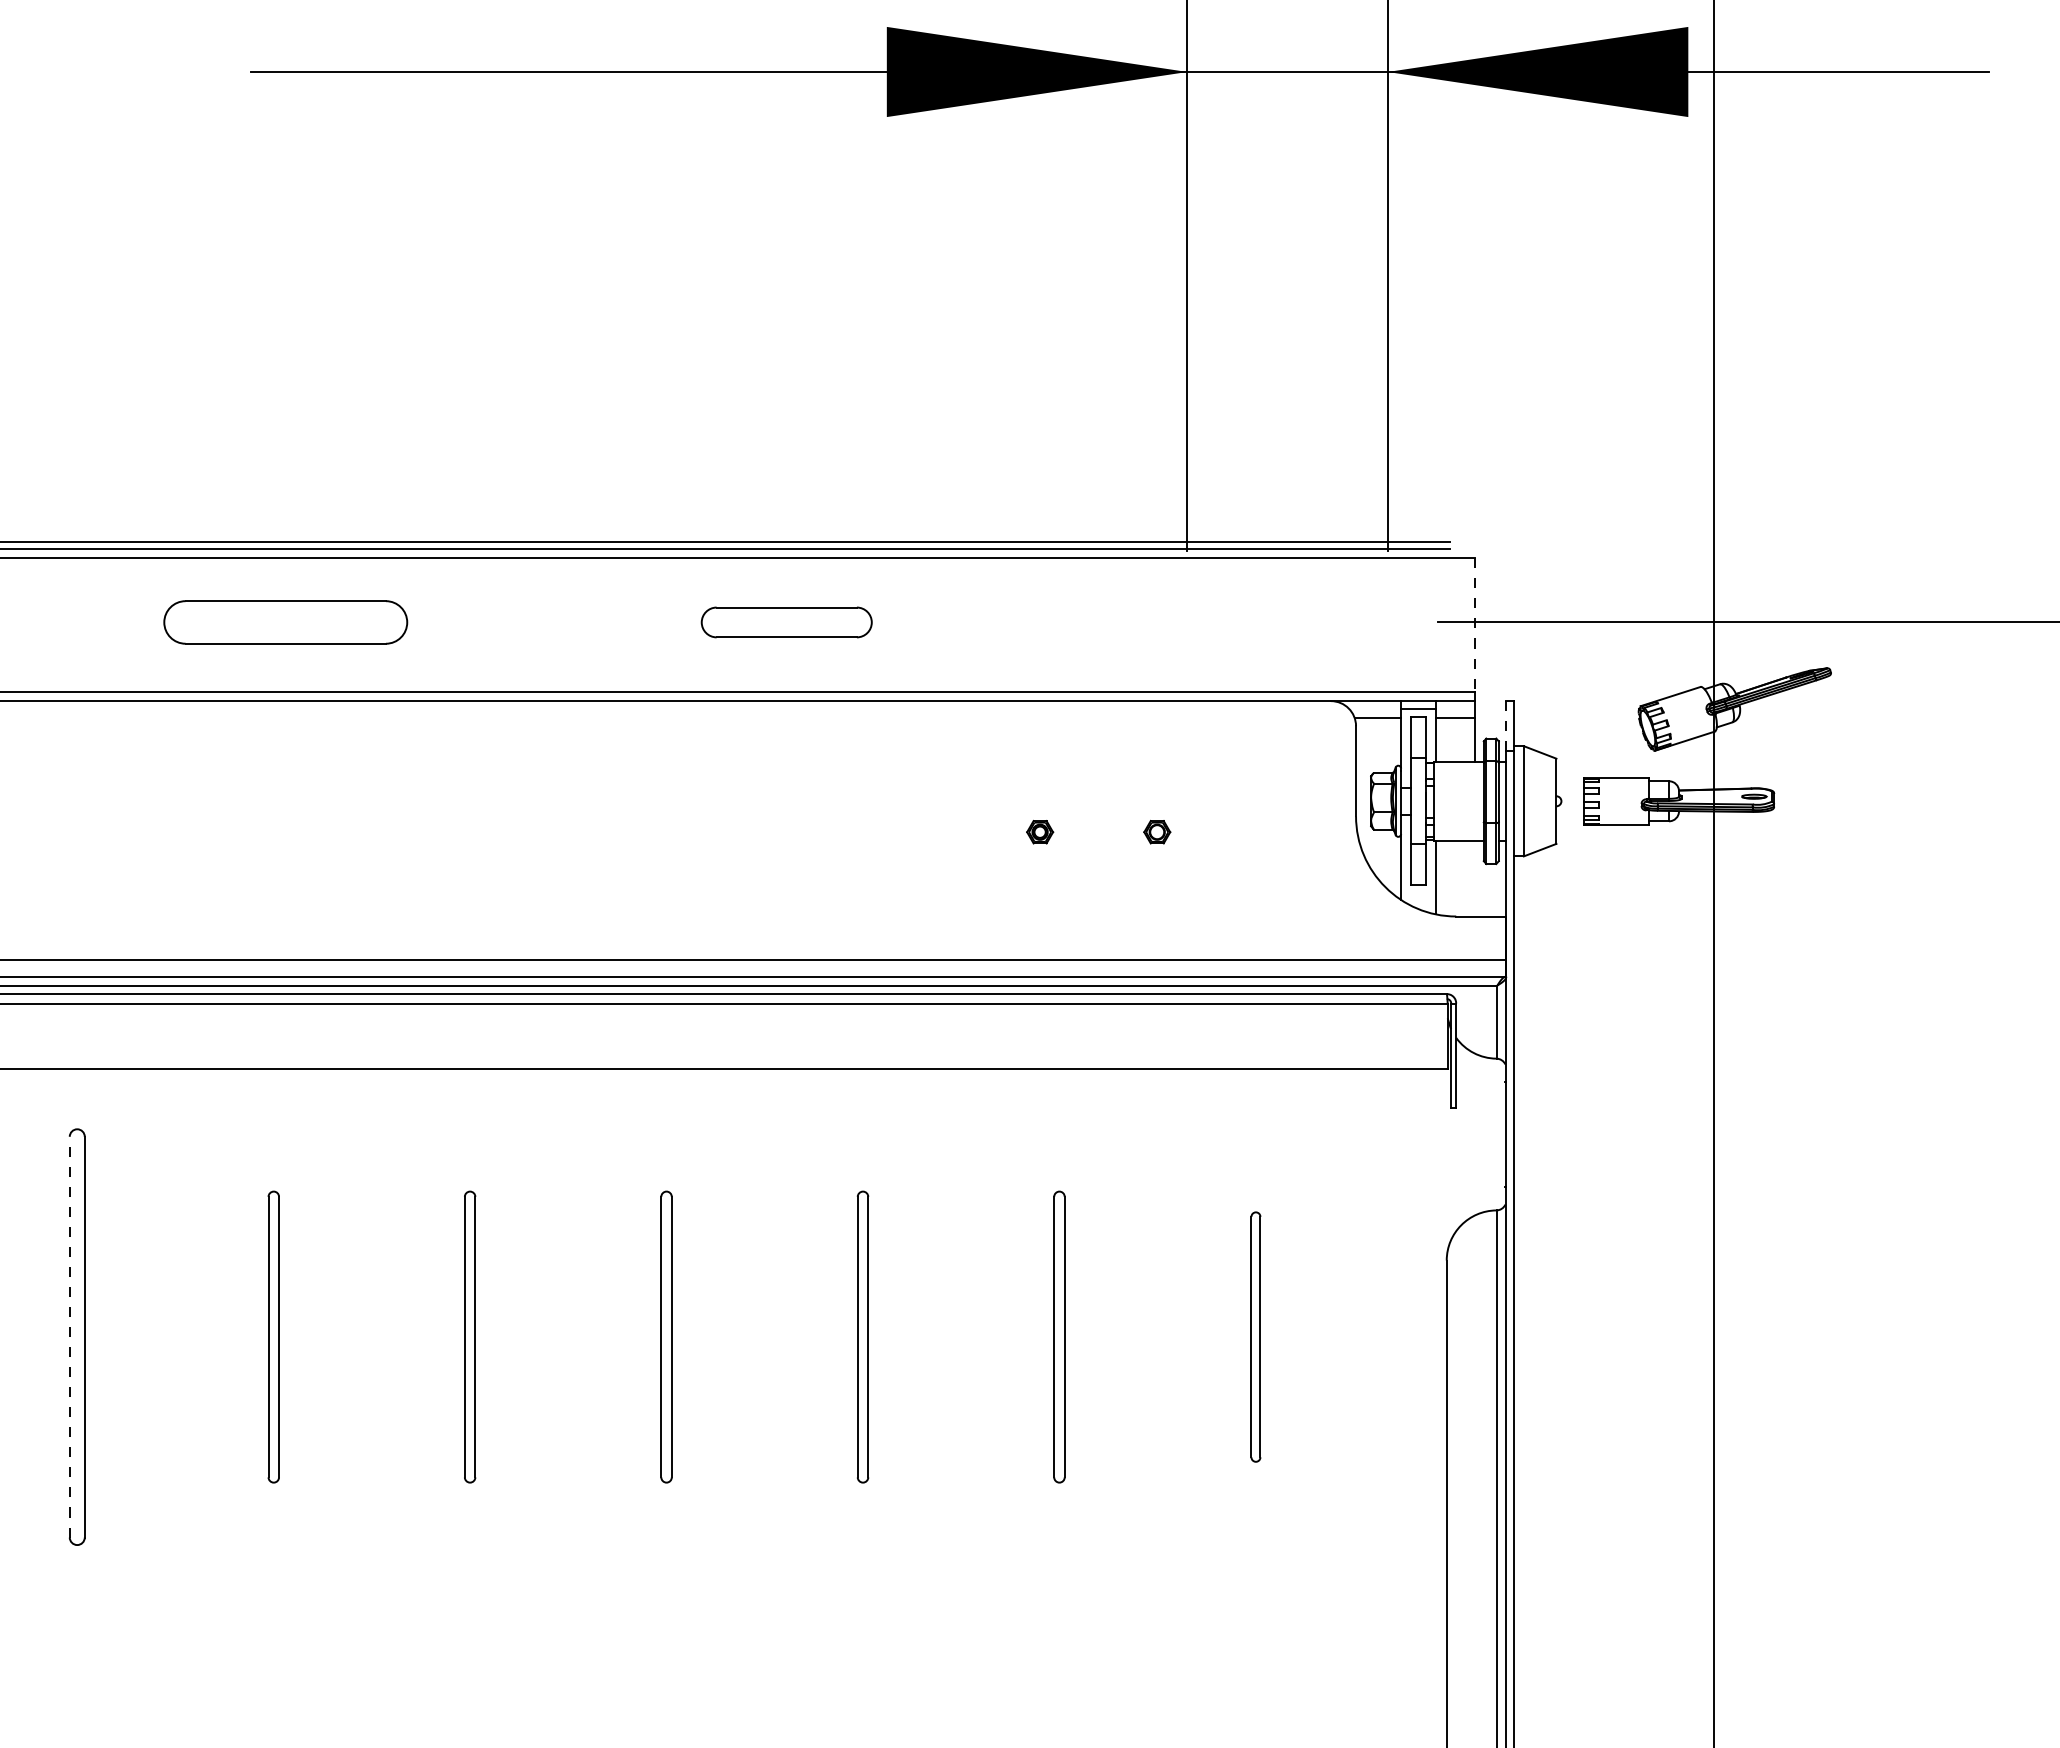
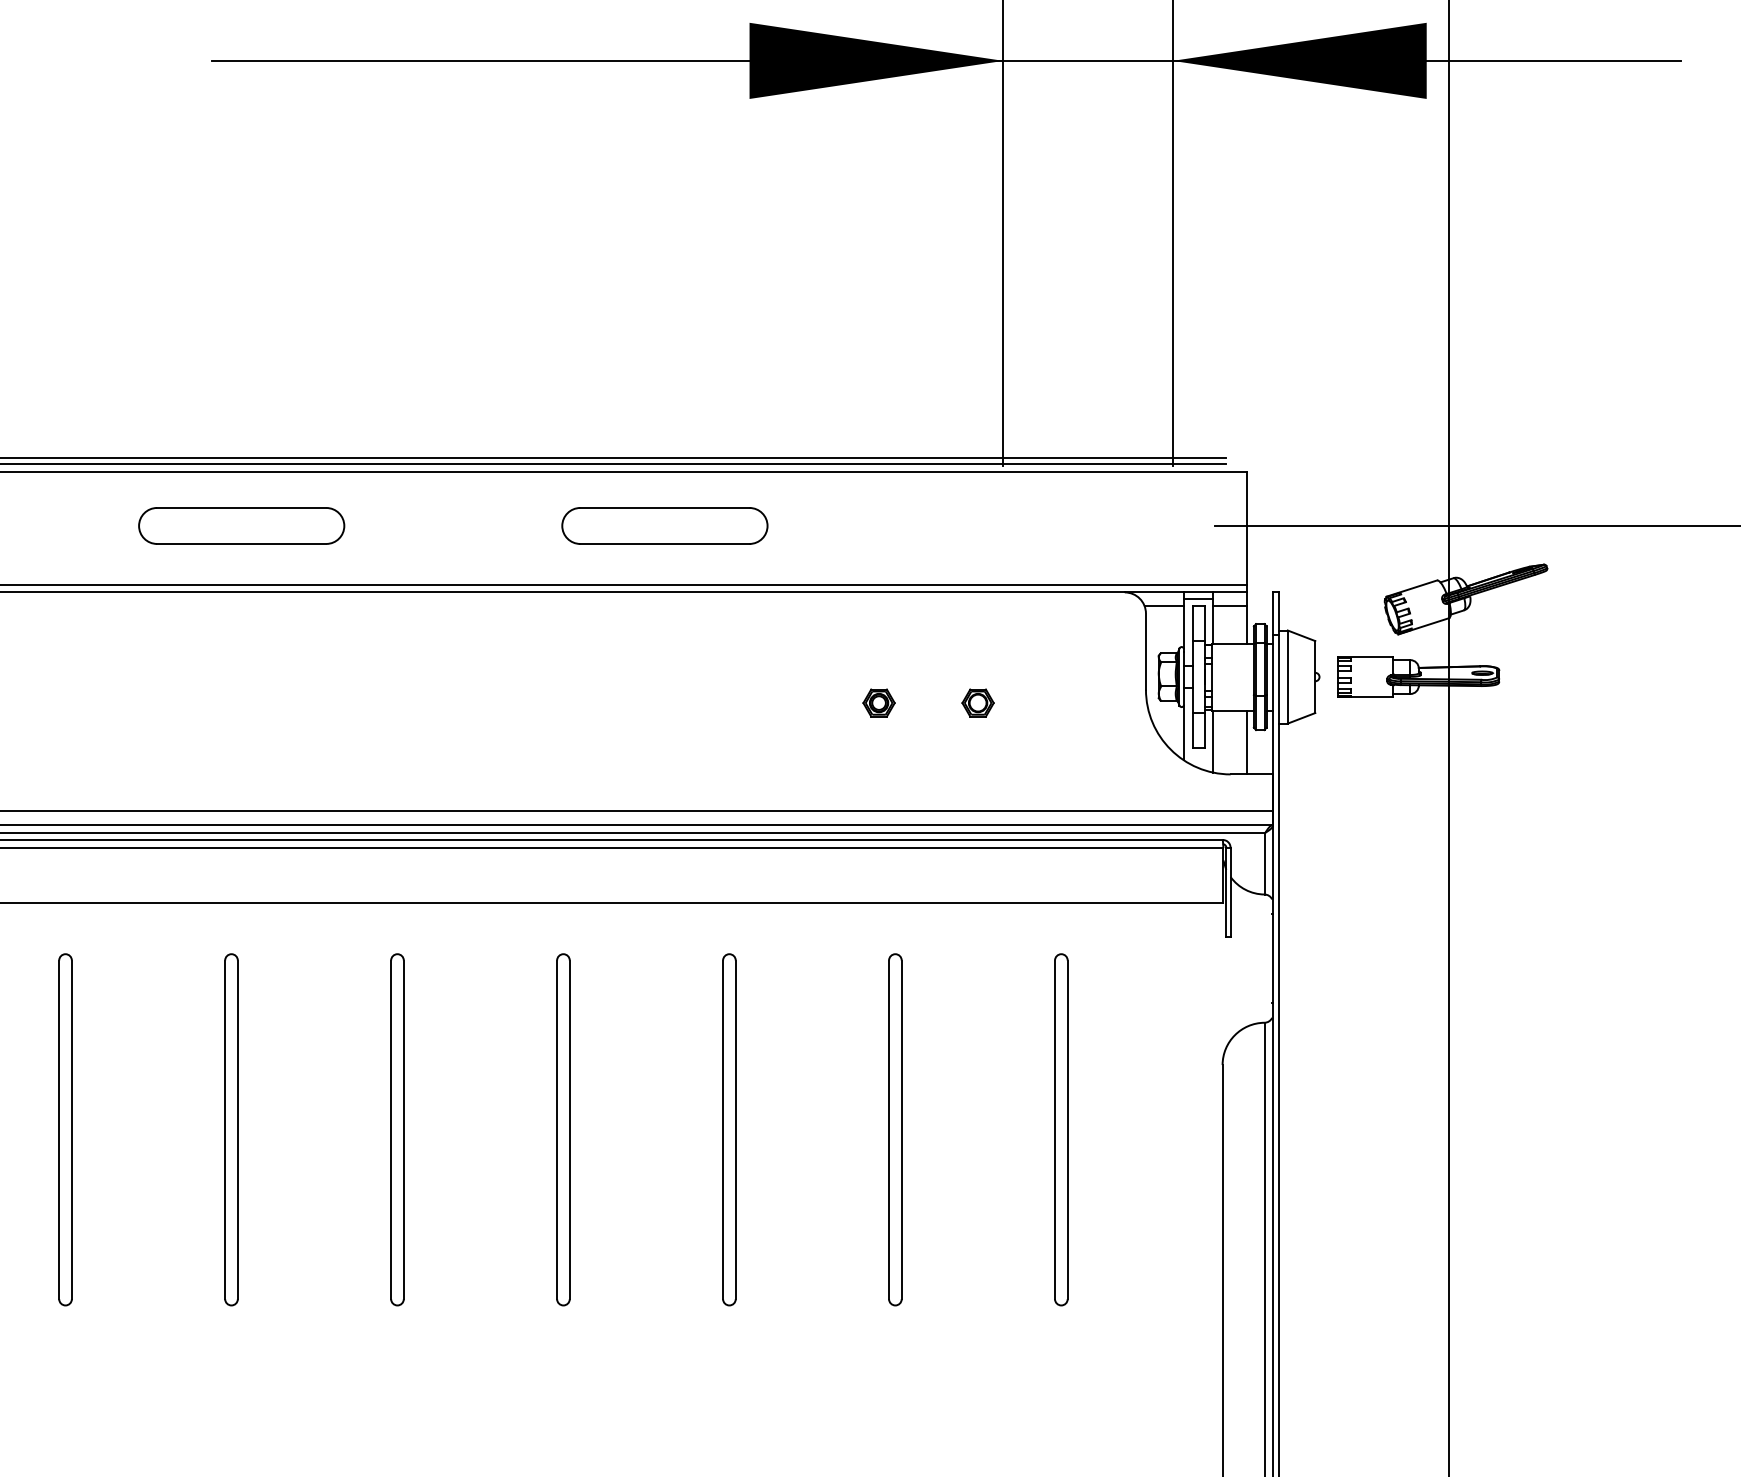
part: (786, 622) -> (664, 526), size x1.43
line: (1475, 625) -> (1246, 528), dashed -> solid
line: (1506, 725) -> (1273, 613), dashed -> solid
part: (1039, 832) -> (878, 703), size x1.43
part: (1156, 832) -> (977, 703), size x1.43
line: (1475, 878) -> (1246, 742), added
line: (69, 1336) -> (58, 1129), dashed -> solid
part: (273, 1336) -> (231, 1129), size x1.43
part: (469, 1336) -> (396, 1129), size x1.43
part: (666, 1336) -> (563, 1129), size x1.43
part: (862, 1336) -> (728, 1129), size x1.43
part: (1059, 1336) -> (895, 1129), size x1.43
part: (1255, 1336) -> (1061, 1129), size x1.67

